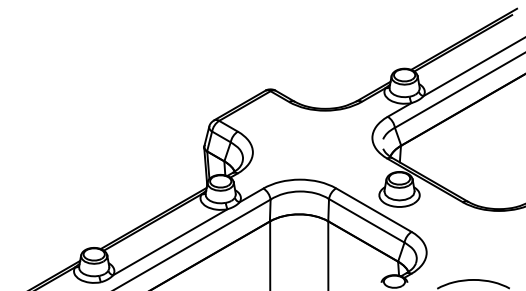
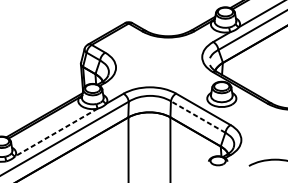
line: (366, 220) -> (197, 116), solid -> dashed
line: (169, 242) -> (55, 132), solid -> dashed

